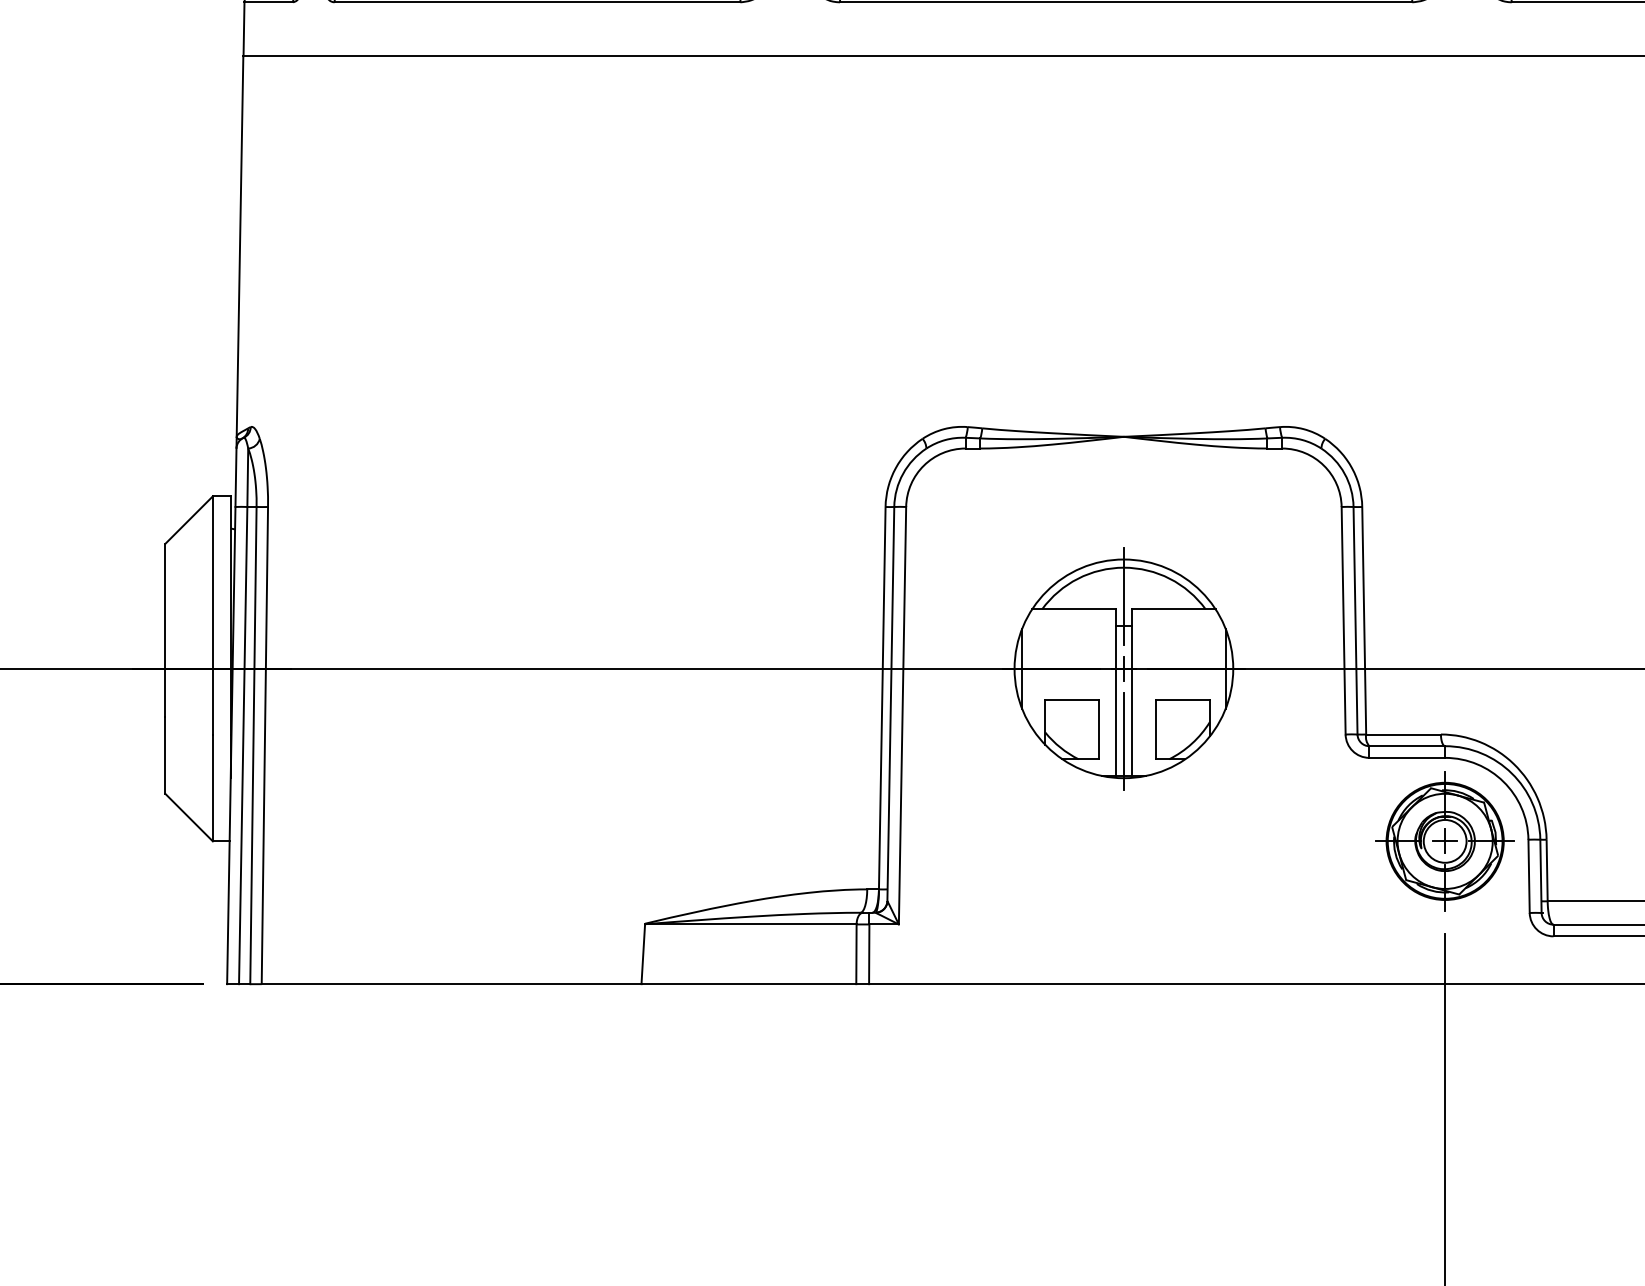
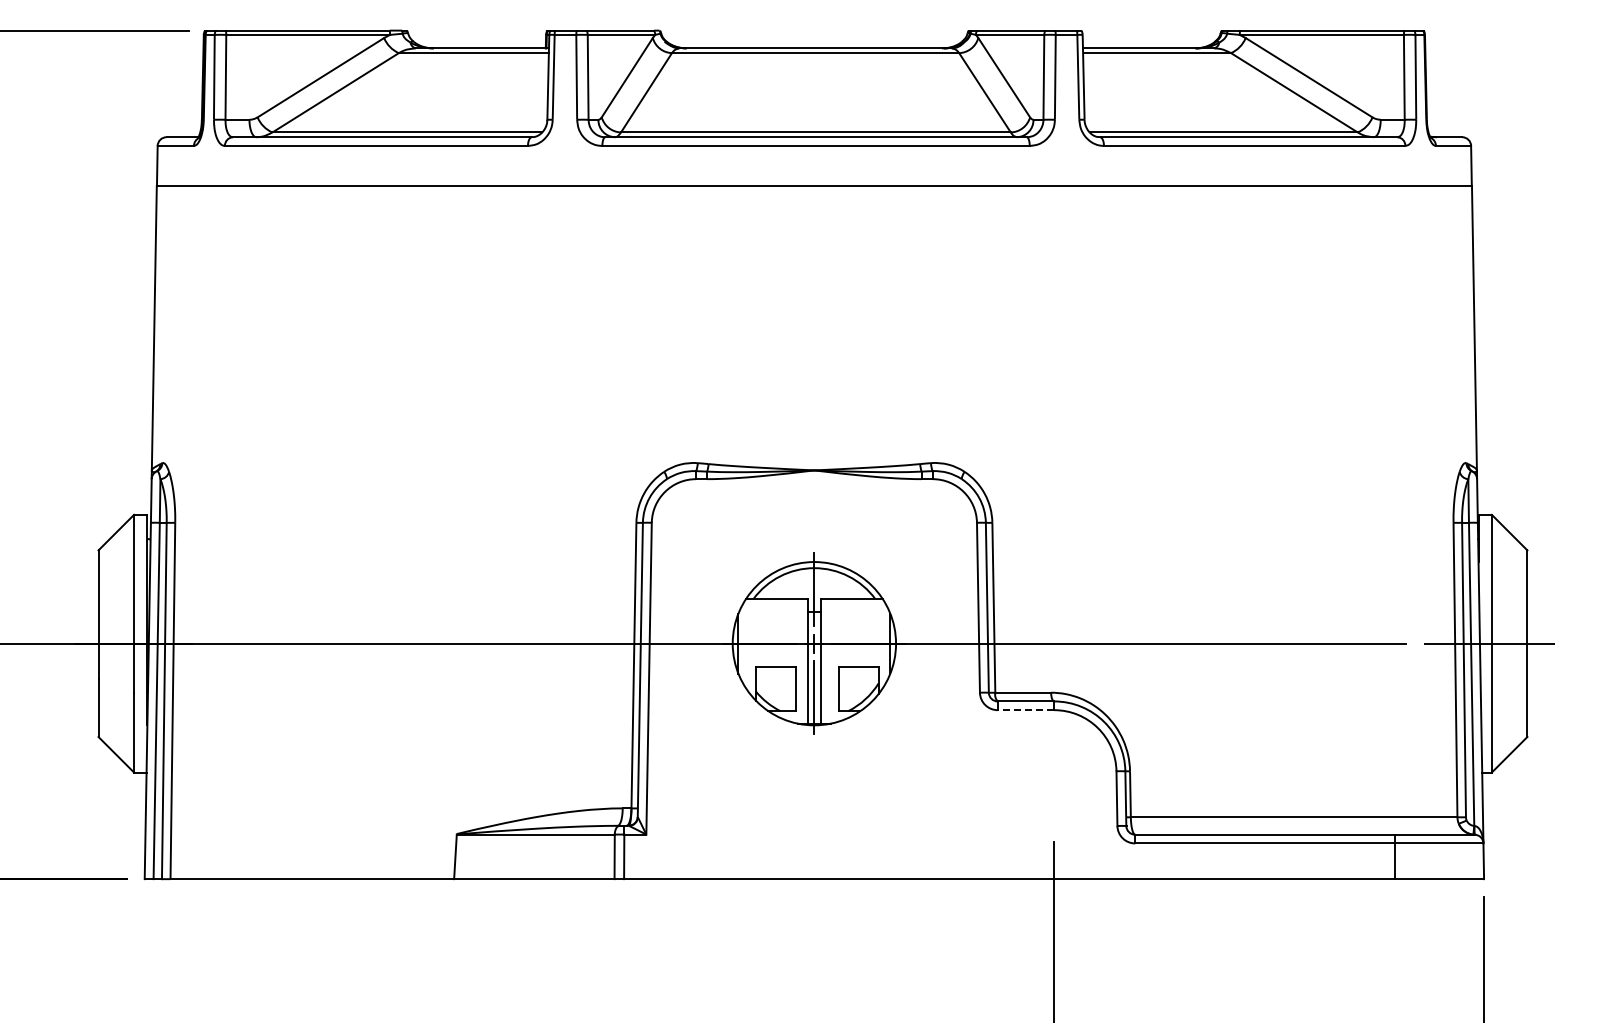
line: (1406, 758) -> (1025, 710), solid -> dashed
part: (1445, 841) -> (1054, 772), removed

